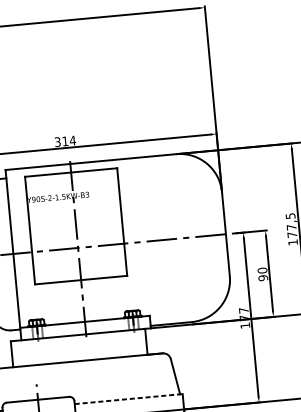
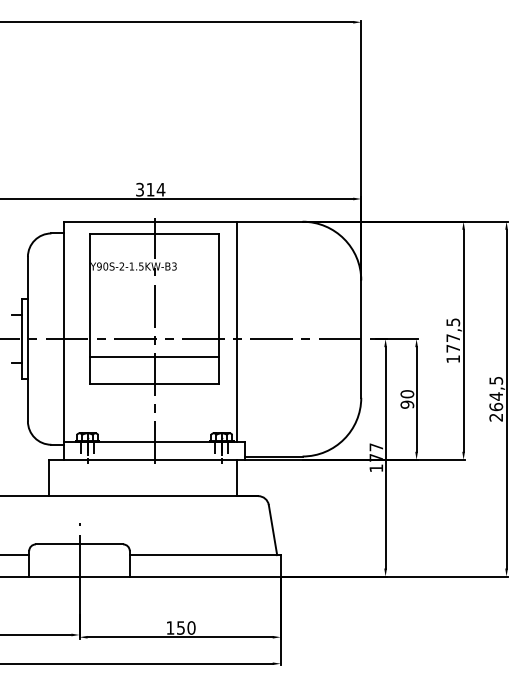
line: (136, 237) -> (237, 331), added
line: (79, 261) -> (154, 357), added
line: (128, 399) -> (205, 555), dashed -> solid

